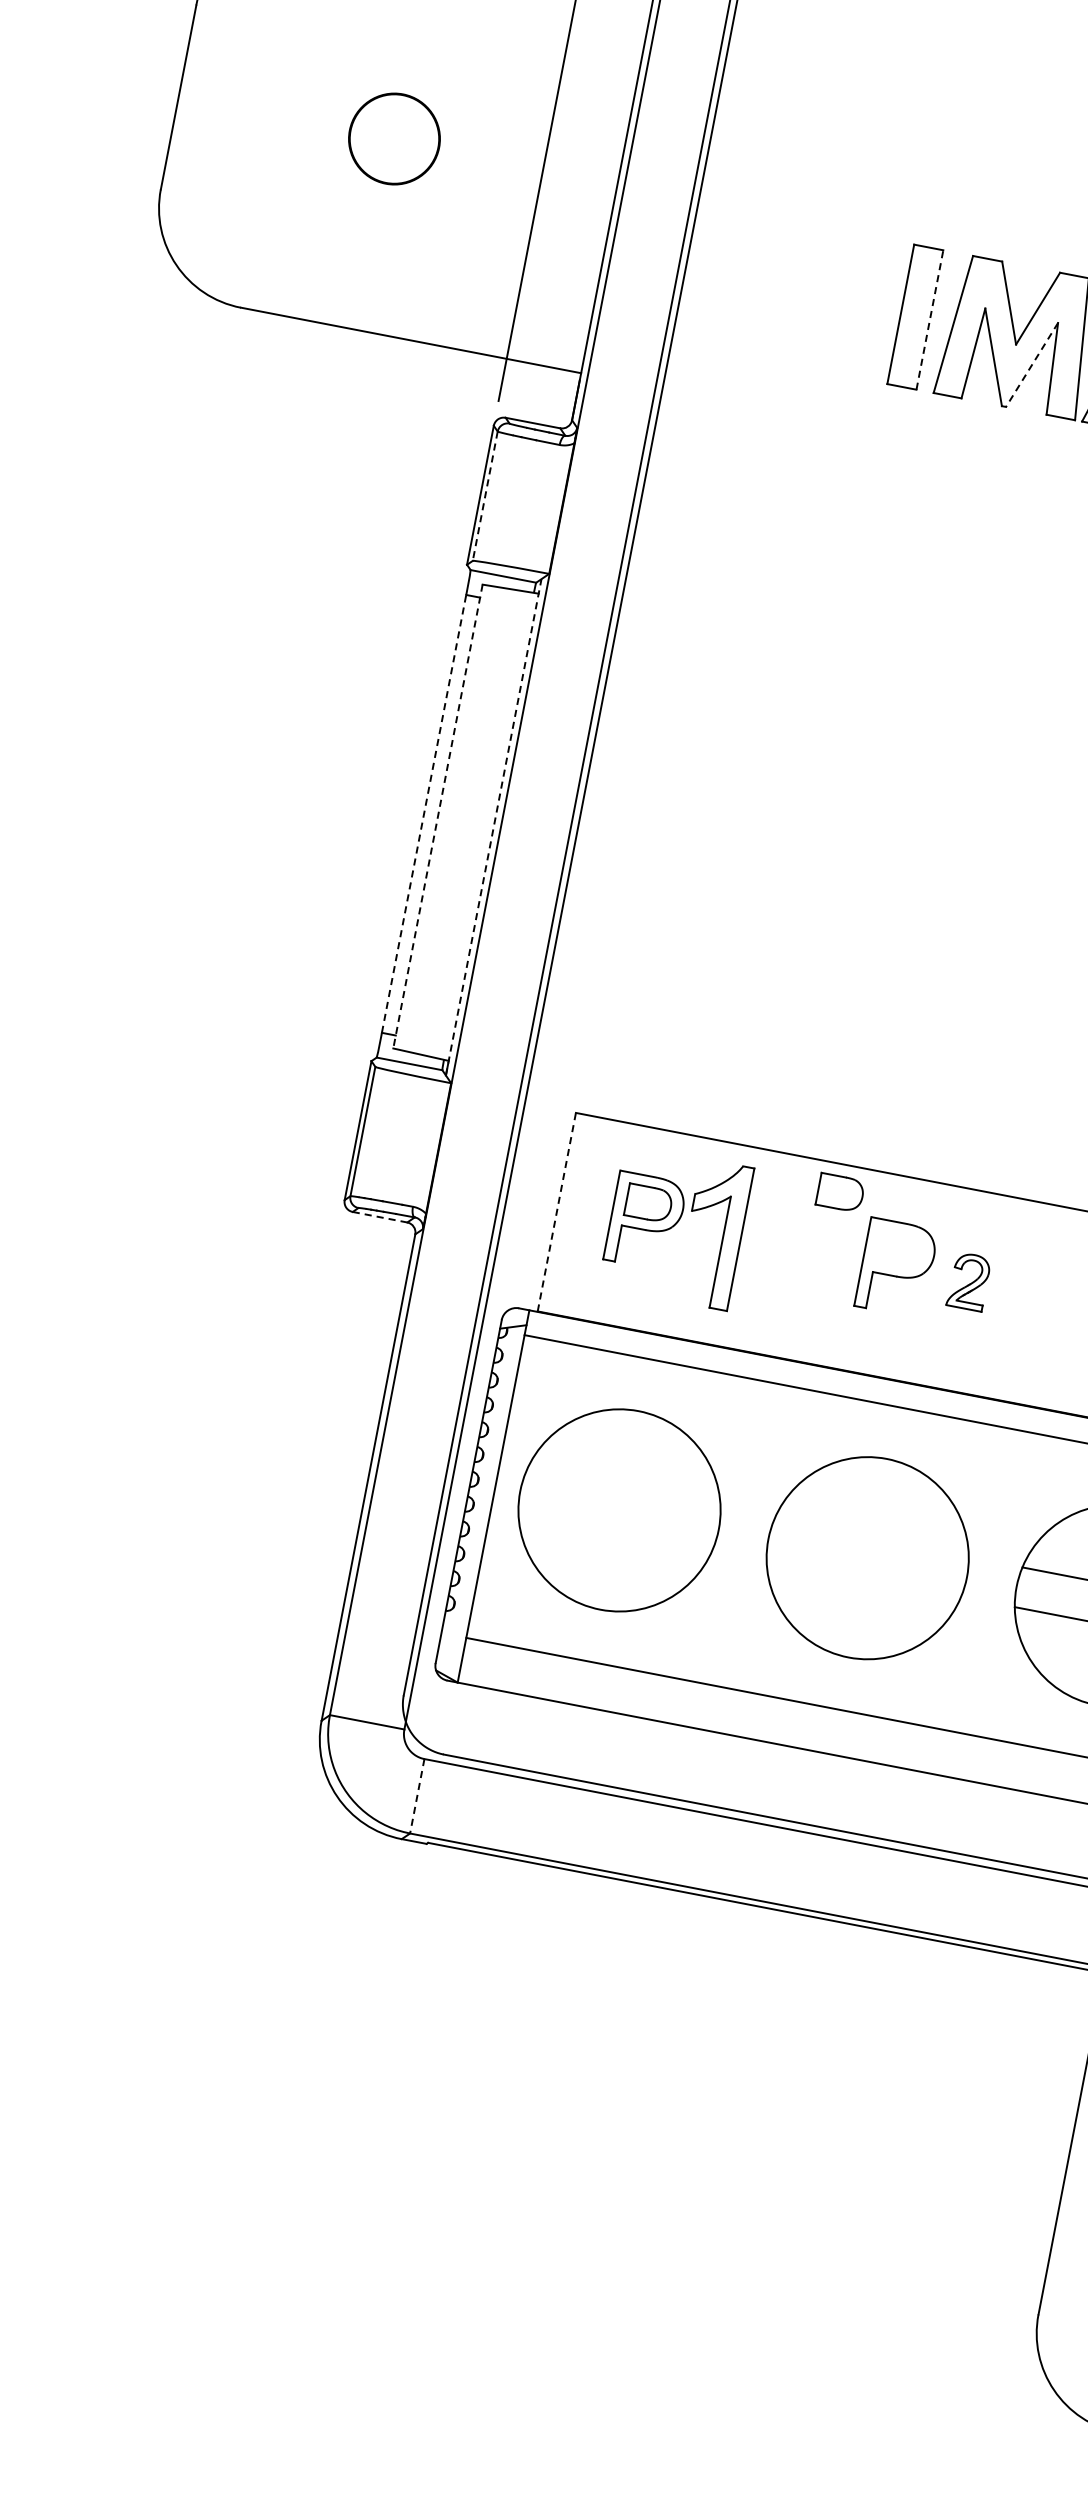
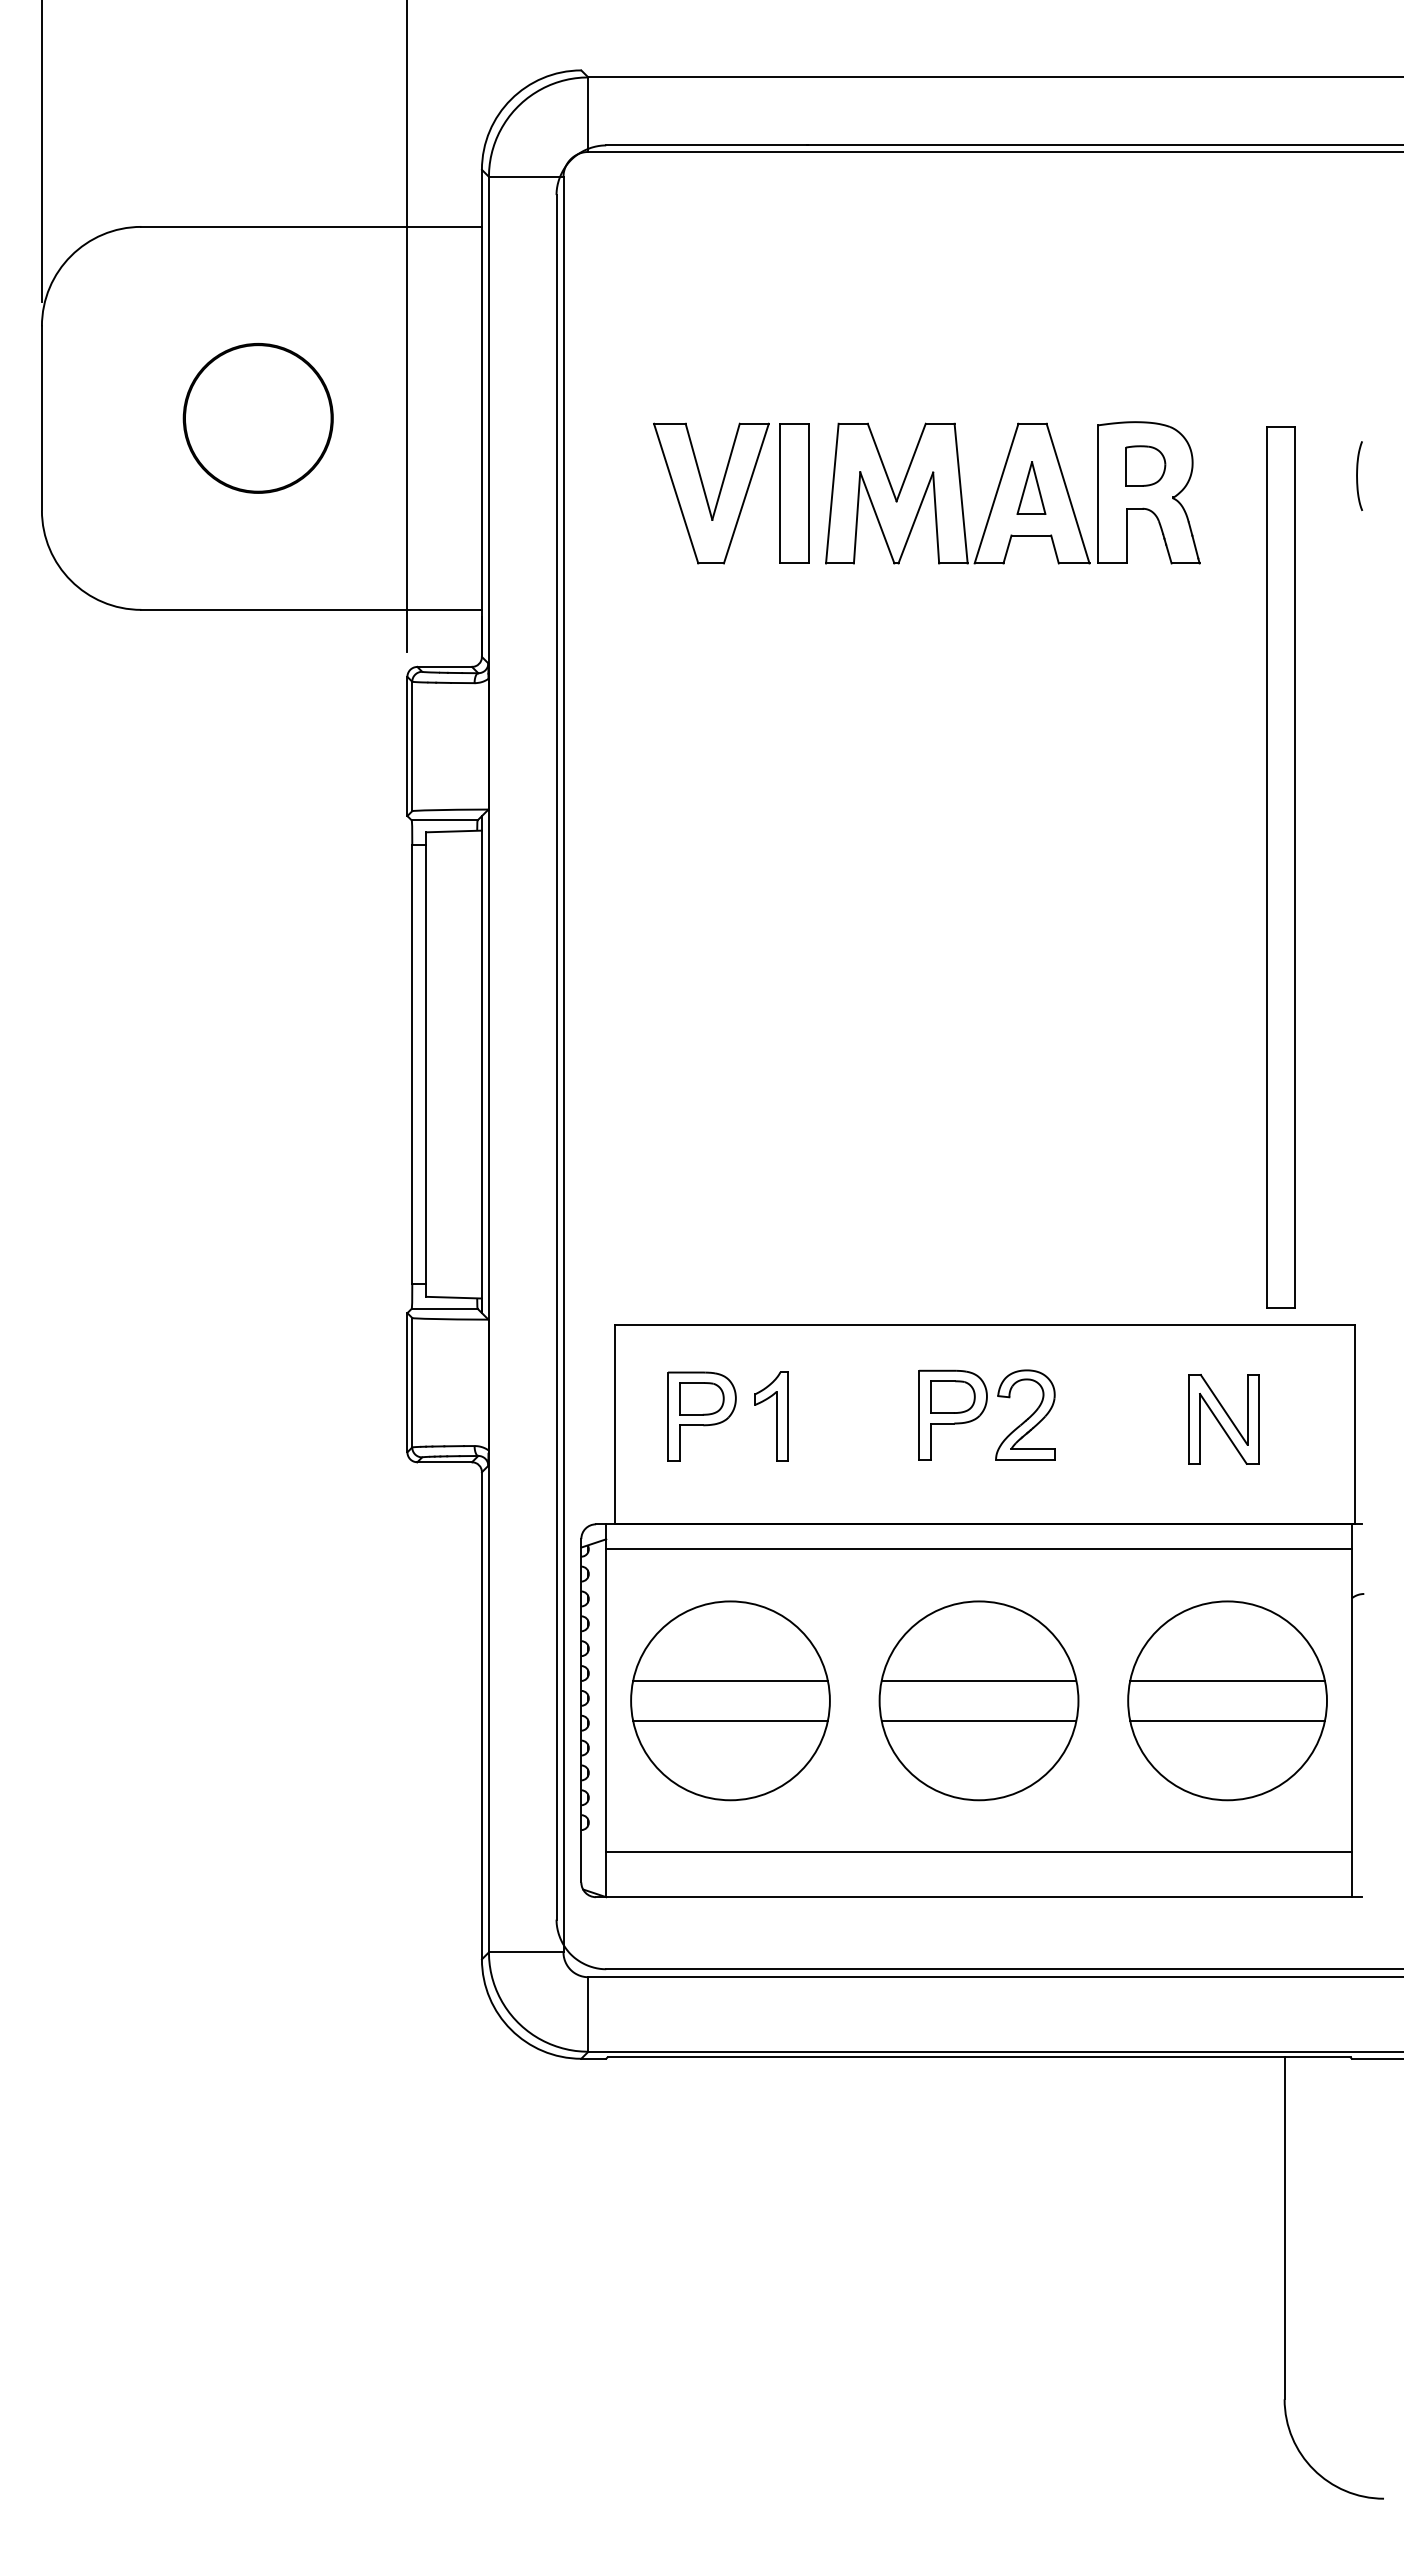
part: (393, 138) -> (257, 418), size x1.67
part: (832, 301) -> (711, 493), added
line: (929, 319) -> (808, 493), dashed -> solid
line: (1031, 365) -> (915, 518), dashed -> solid
line: (485, 496) -> (412, 746), dashed -> solid
line: (424, 813) -> (412, 1064), dashed -> solid
line: (438, 817) -> (426, 1065), dashed -> solid
line: (493, 827) -> (481, 1064), dashed -> solid
part: (840, 1192) -> (952, 1396), moved
line: (556, 1212) -> (614, 1424), dashed -> solid
line: (380, 1217) -> (445, 1462), dashed -> solid
part: (715, 1234) -> (771, 1416), size x0.62
part: (969, 1281) -> (1025, 1414), size x1.67
line: (623, 1490) -> (730, 1680), added
line: (615, 1530) -> (730, 1720), added
line: (871, 1537) -> (978, 1680), added
line: (863, 1577) -> (978, 1720), added
line: (417, 1797) -> (588, 2015), dashed -> solid

